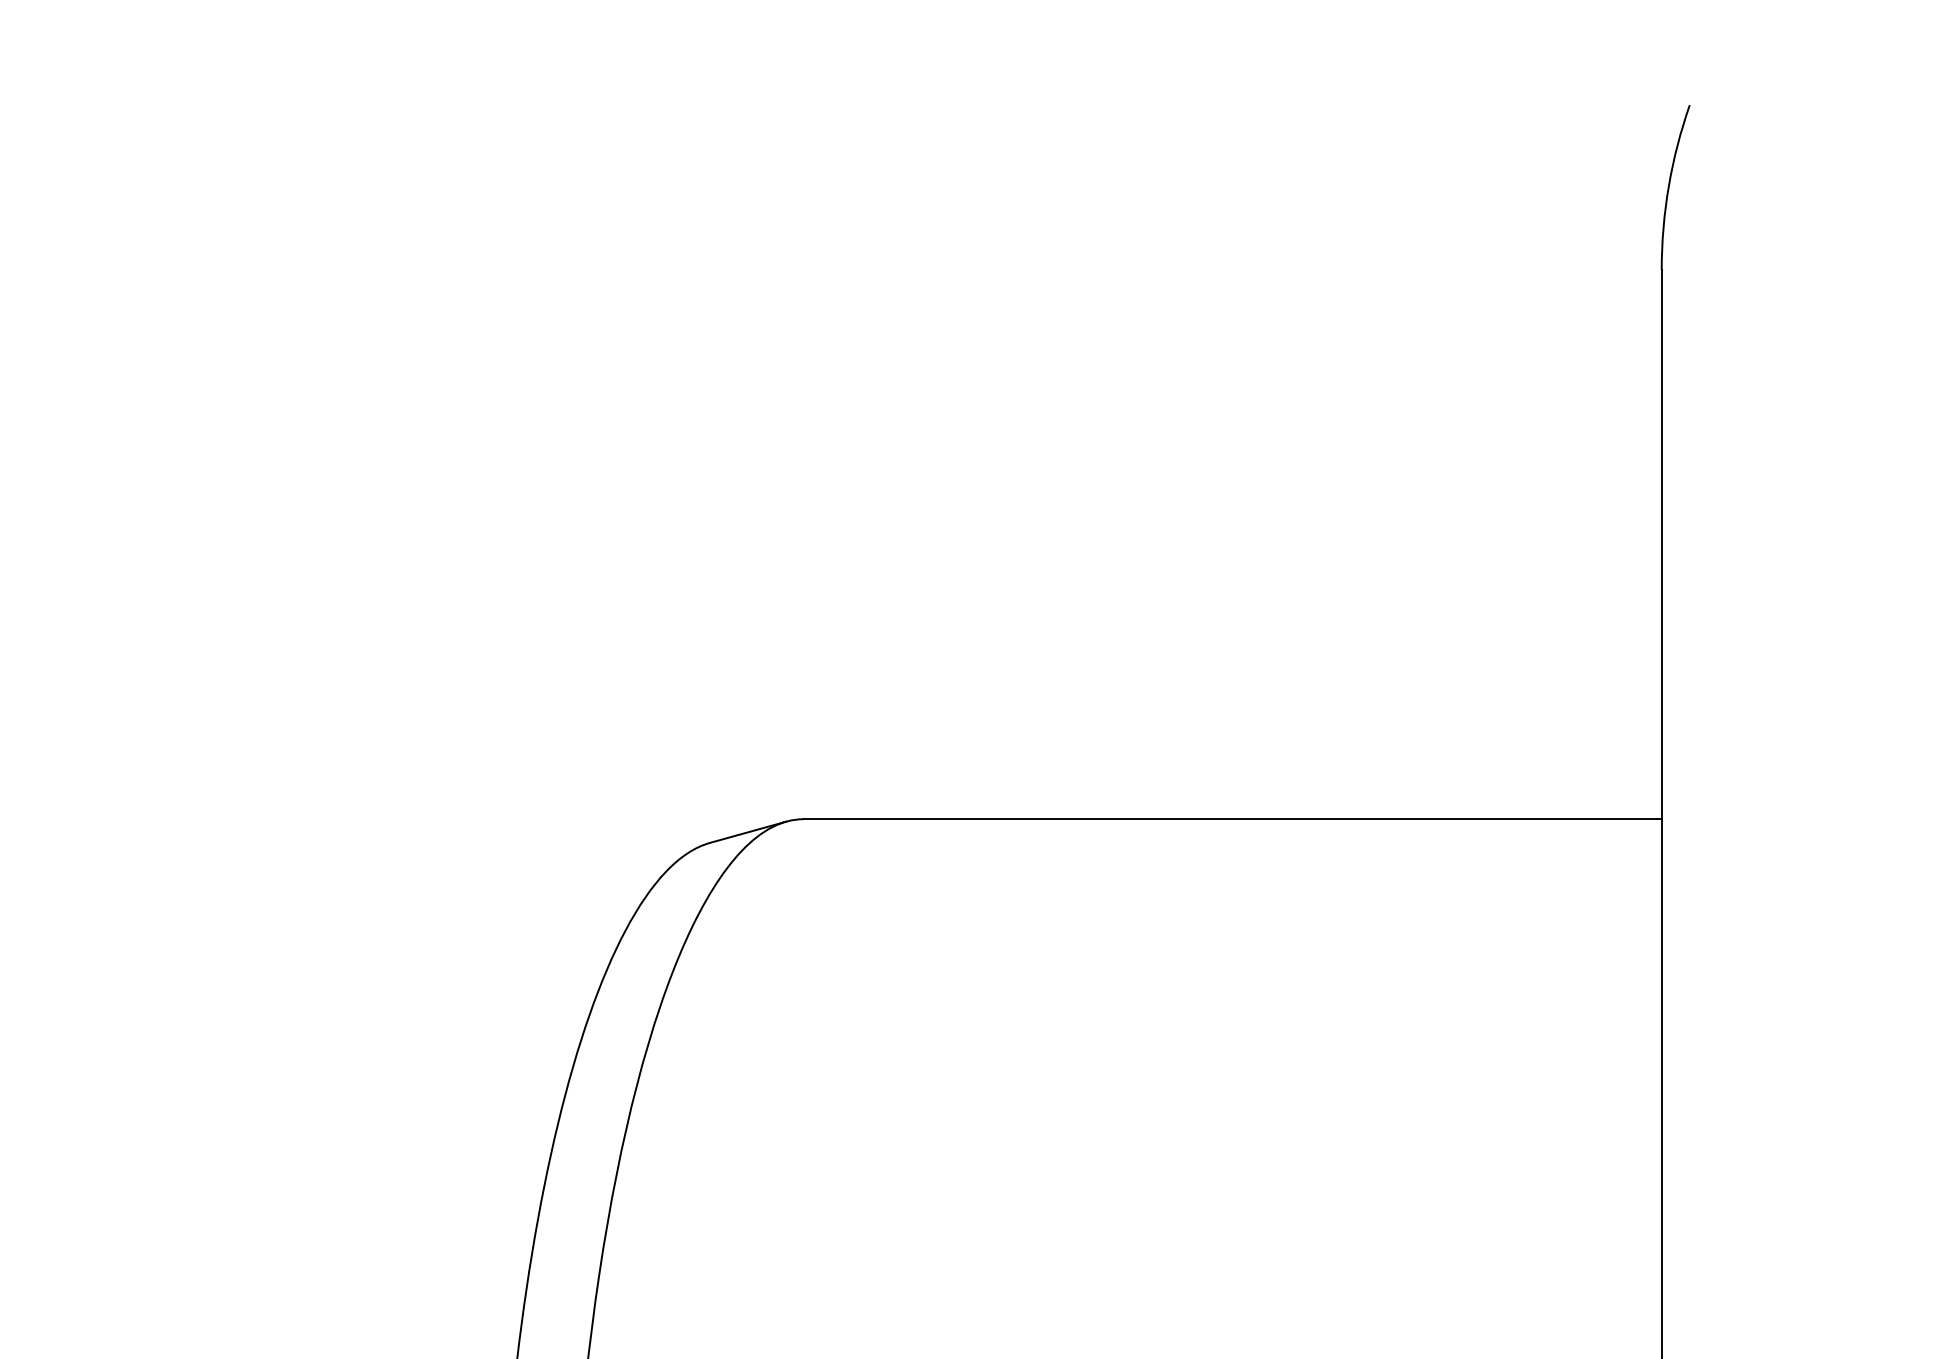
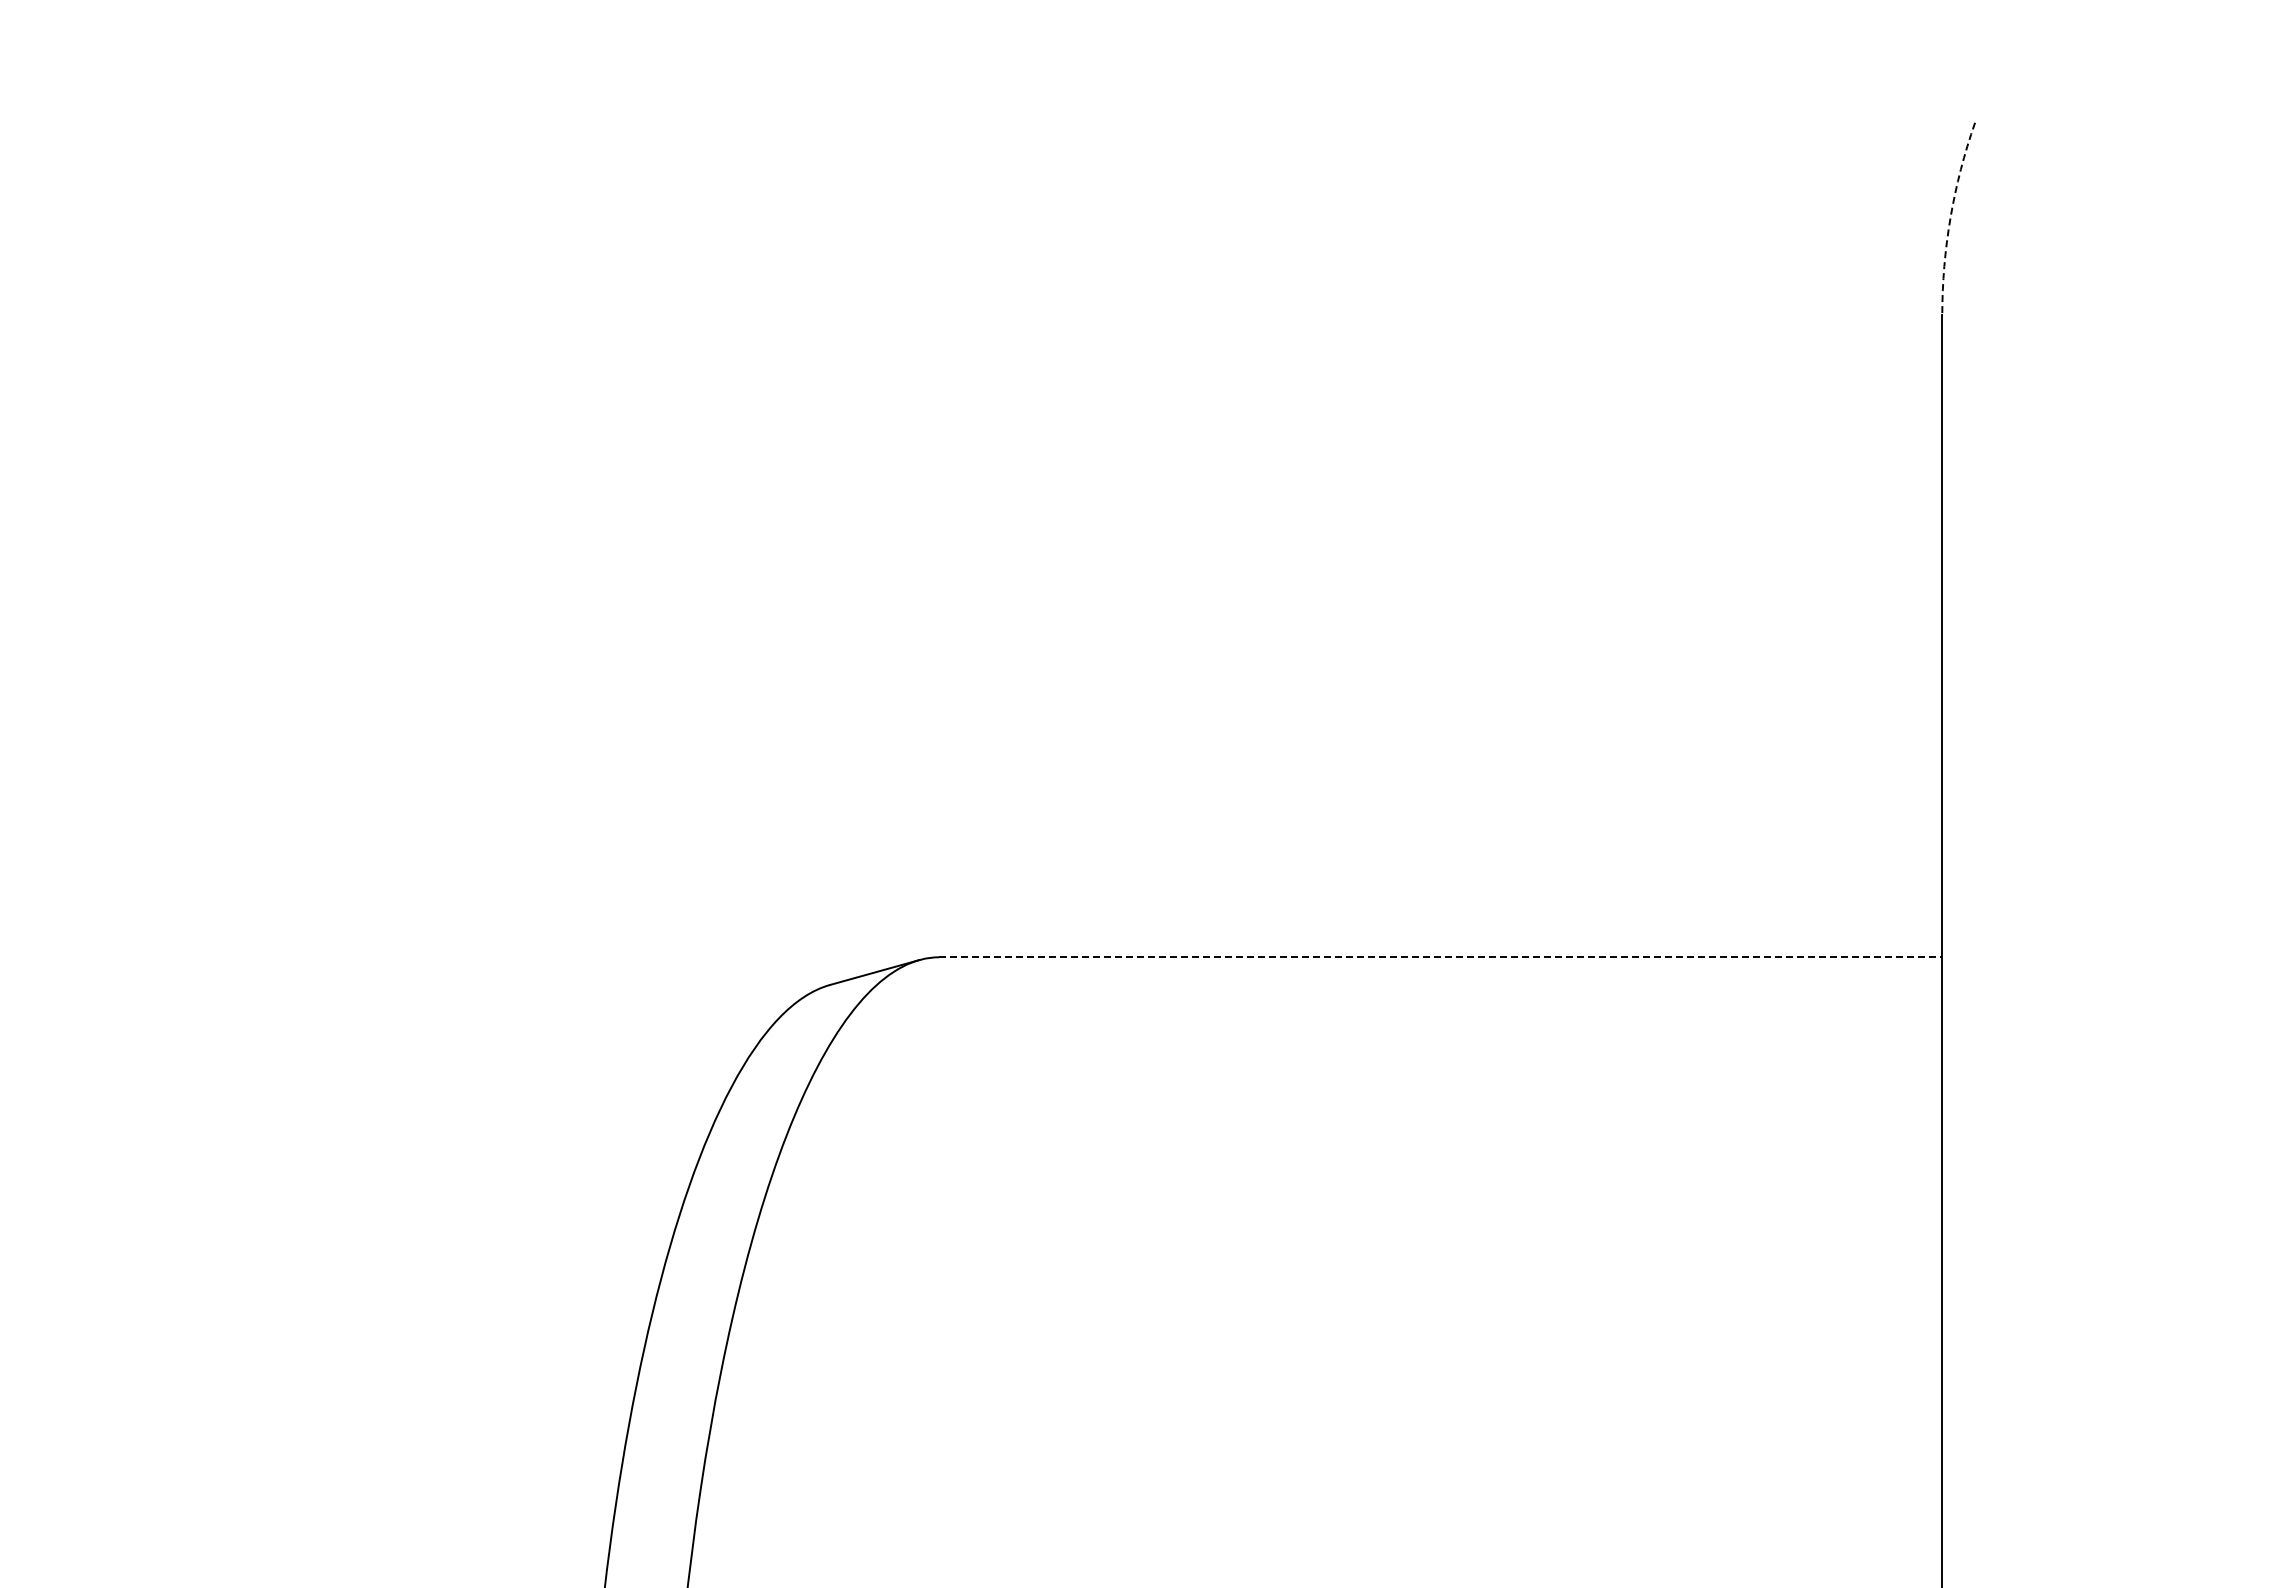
arc: (1668, 186) -> (1950, 217), solid -> dashed
line: (1233, 819) -> (1441, 957), solid -> dashed

